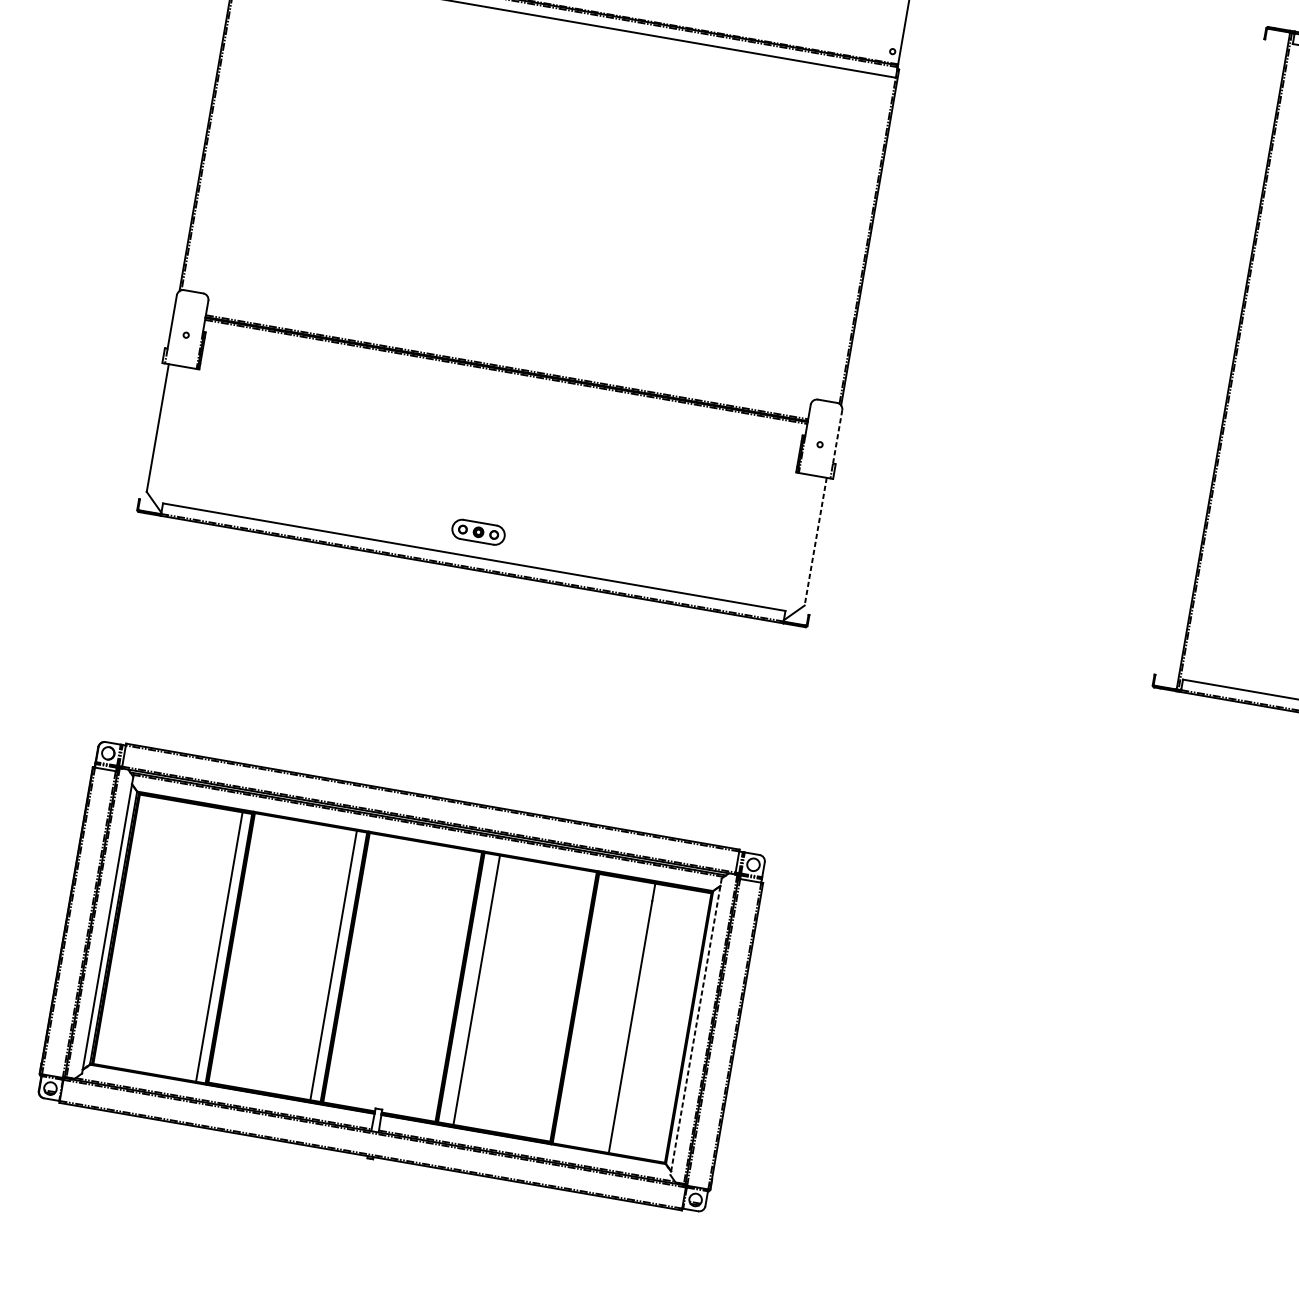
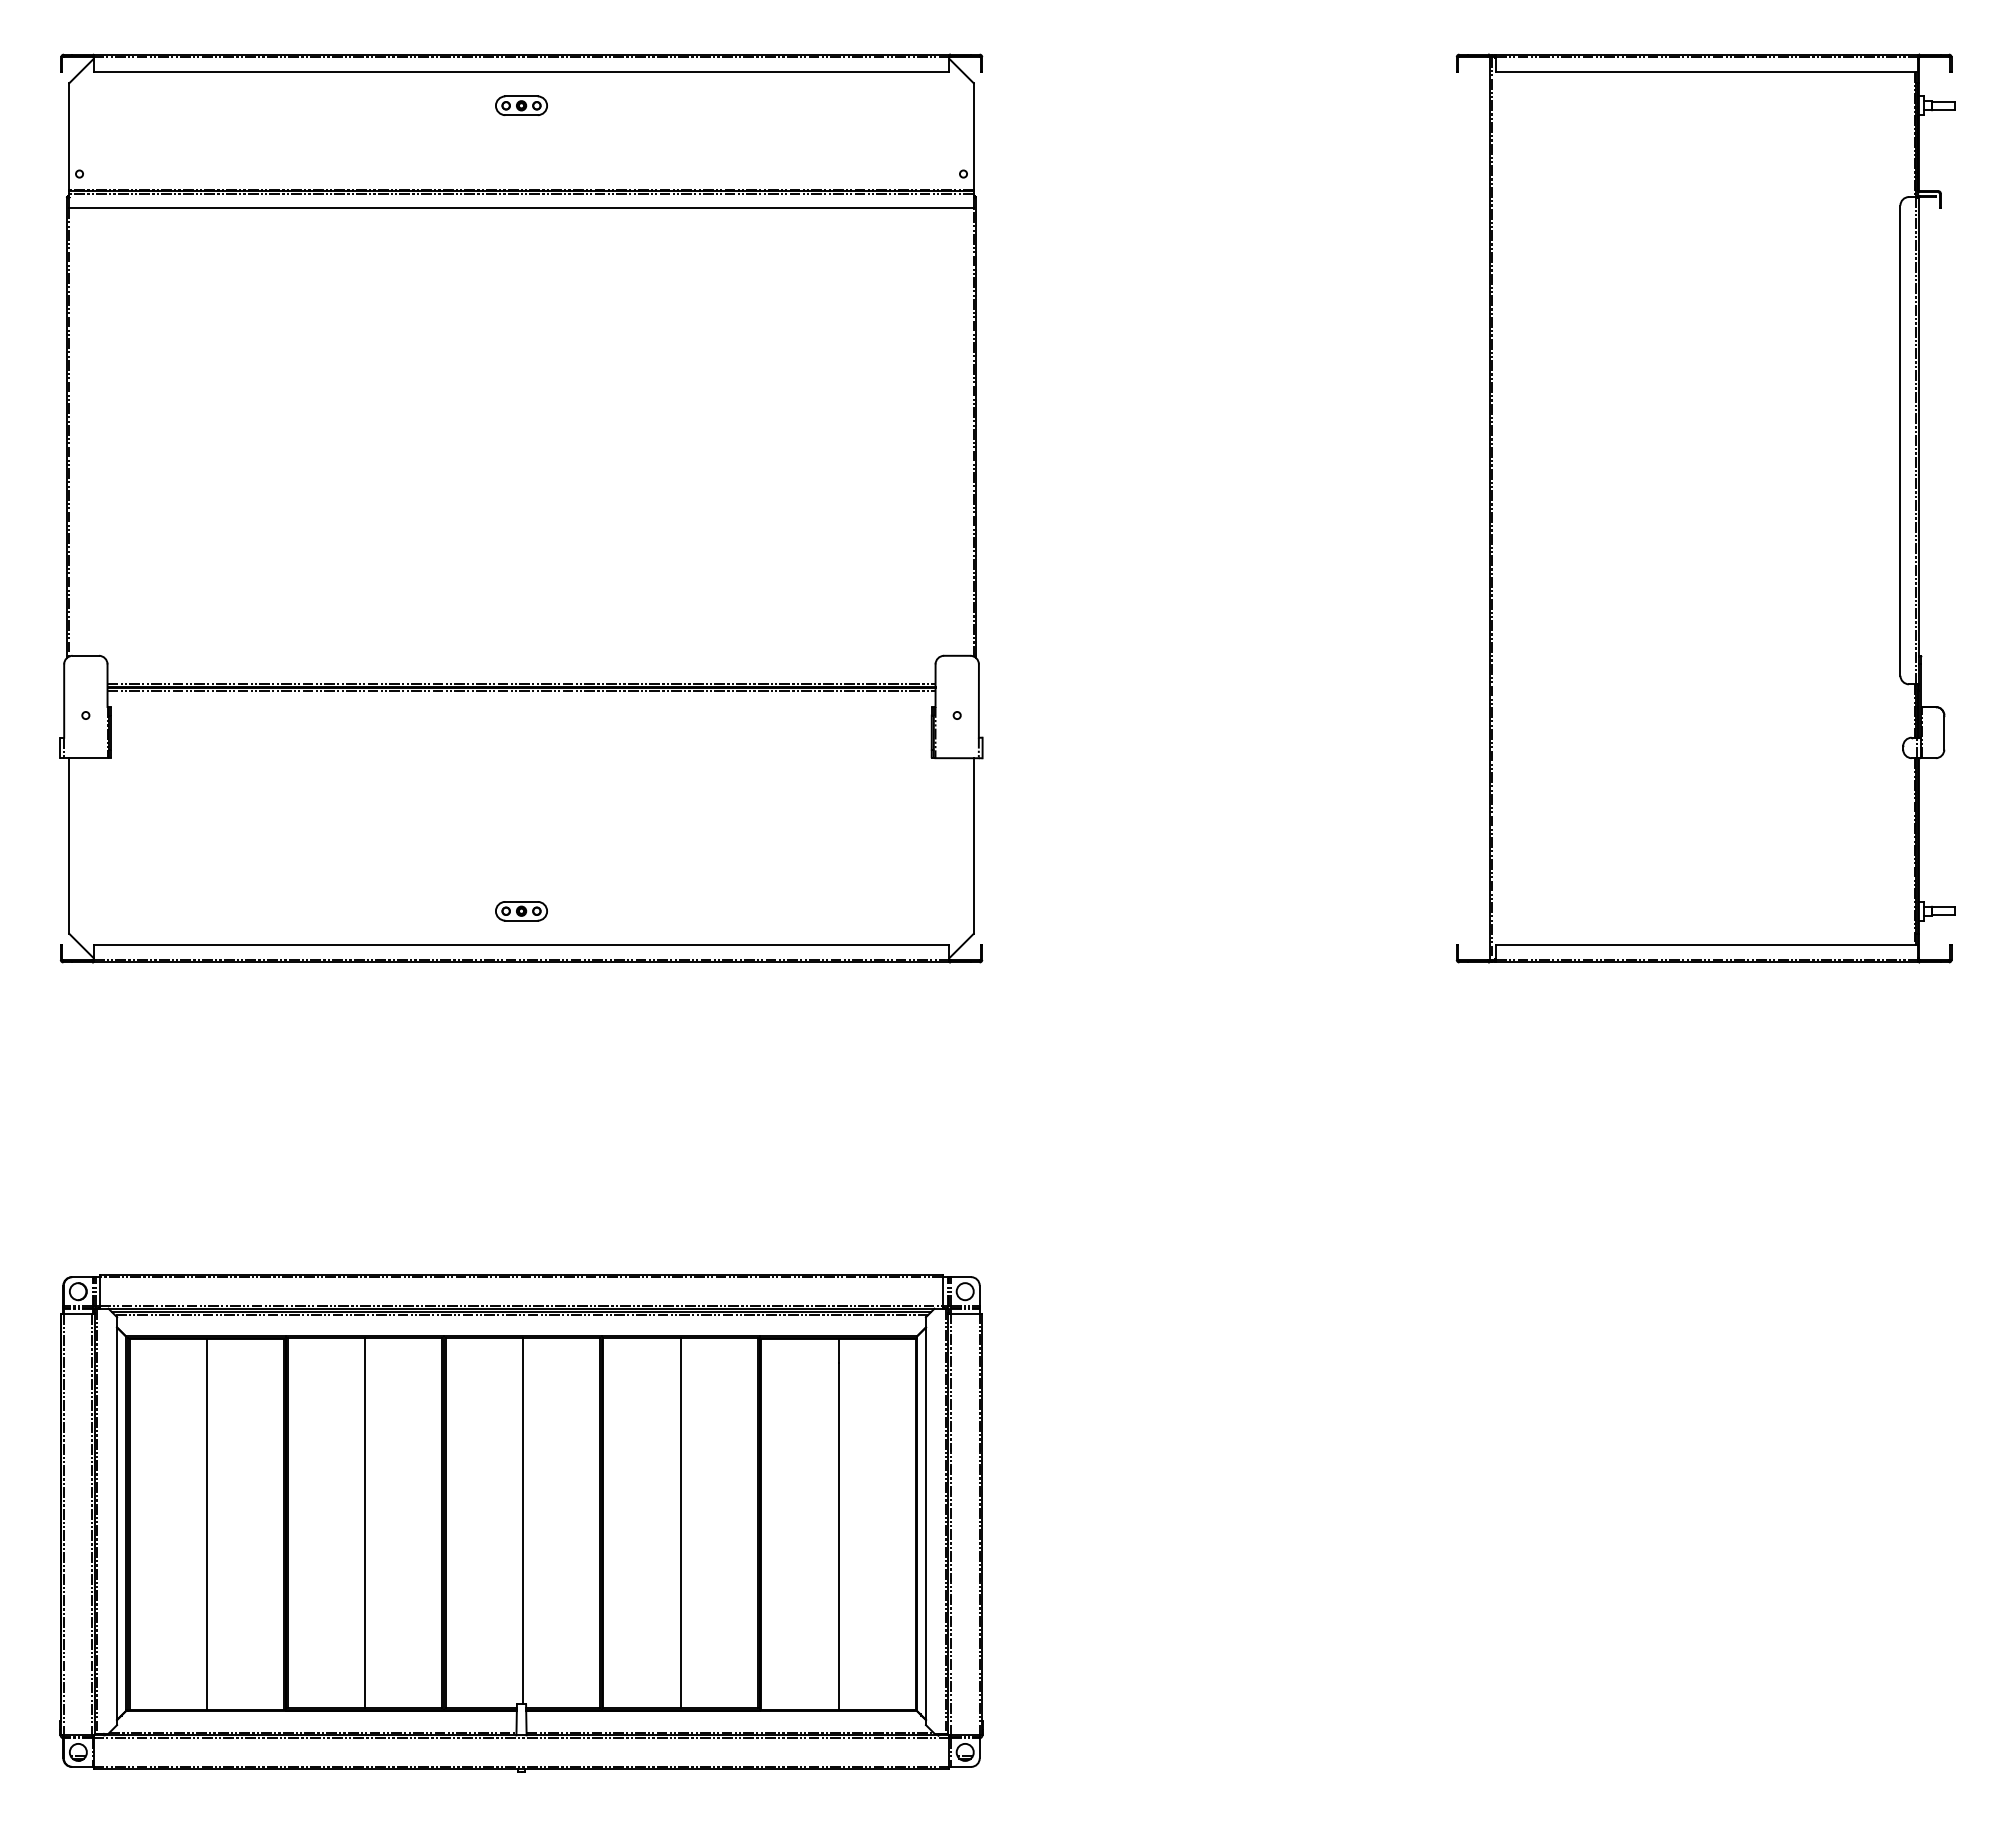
line: (837, 437) -> (978, 701), dashed -> solid
part: (478, 532) -> (521, 911), size x0.71
line: (815, 542) -> (973, 846), dashed -> solid
line: (219, 947) -> (207, 1524), moved
line: (333, 965) -> (364, 1522), moved
line: (402, 975) -> (522, 1520), added
line: (476, 989) -> (680, 1522), moved
line: (695, 1027) -> (925, 1521), dashed -> solid

